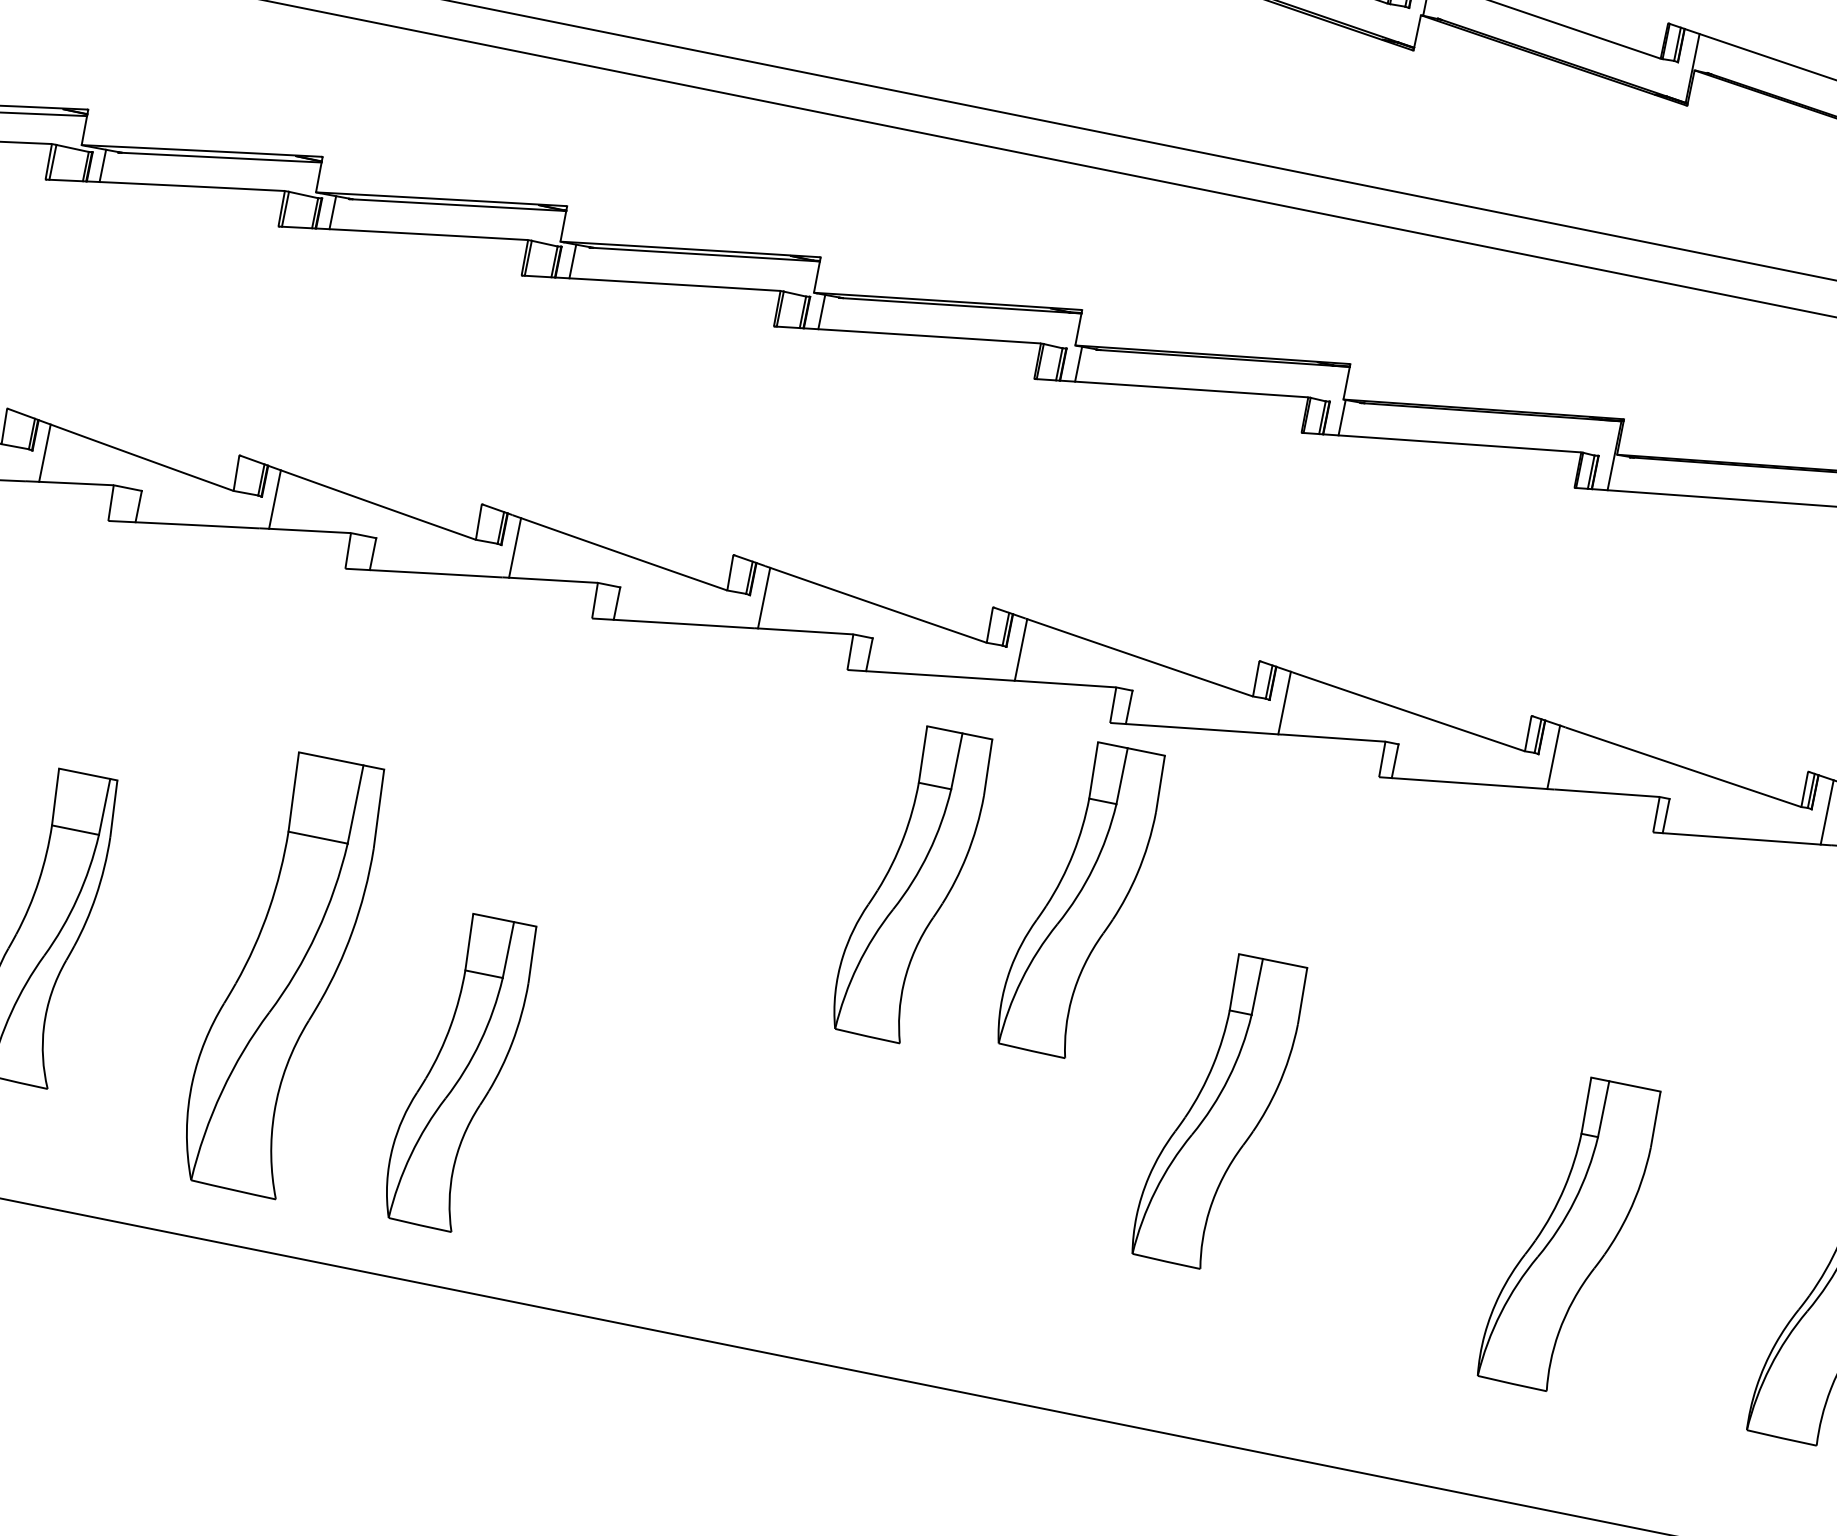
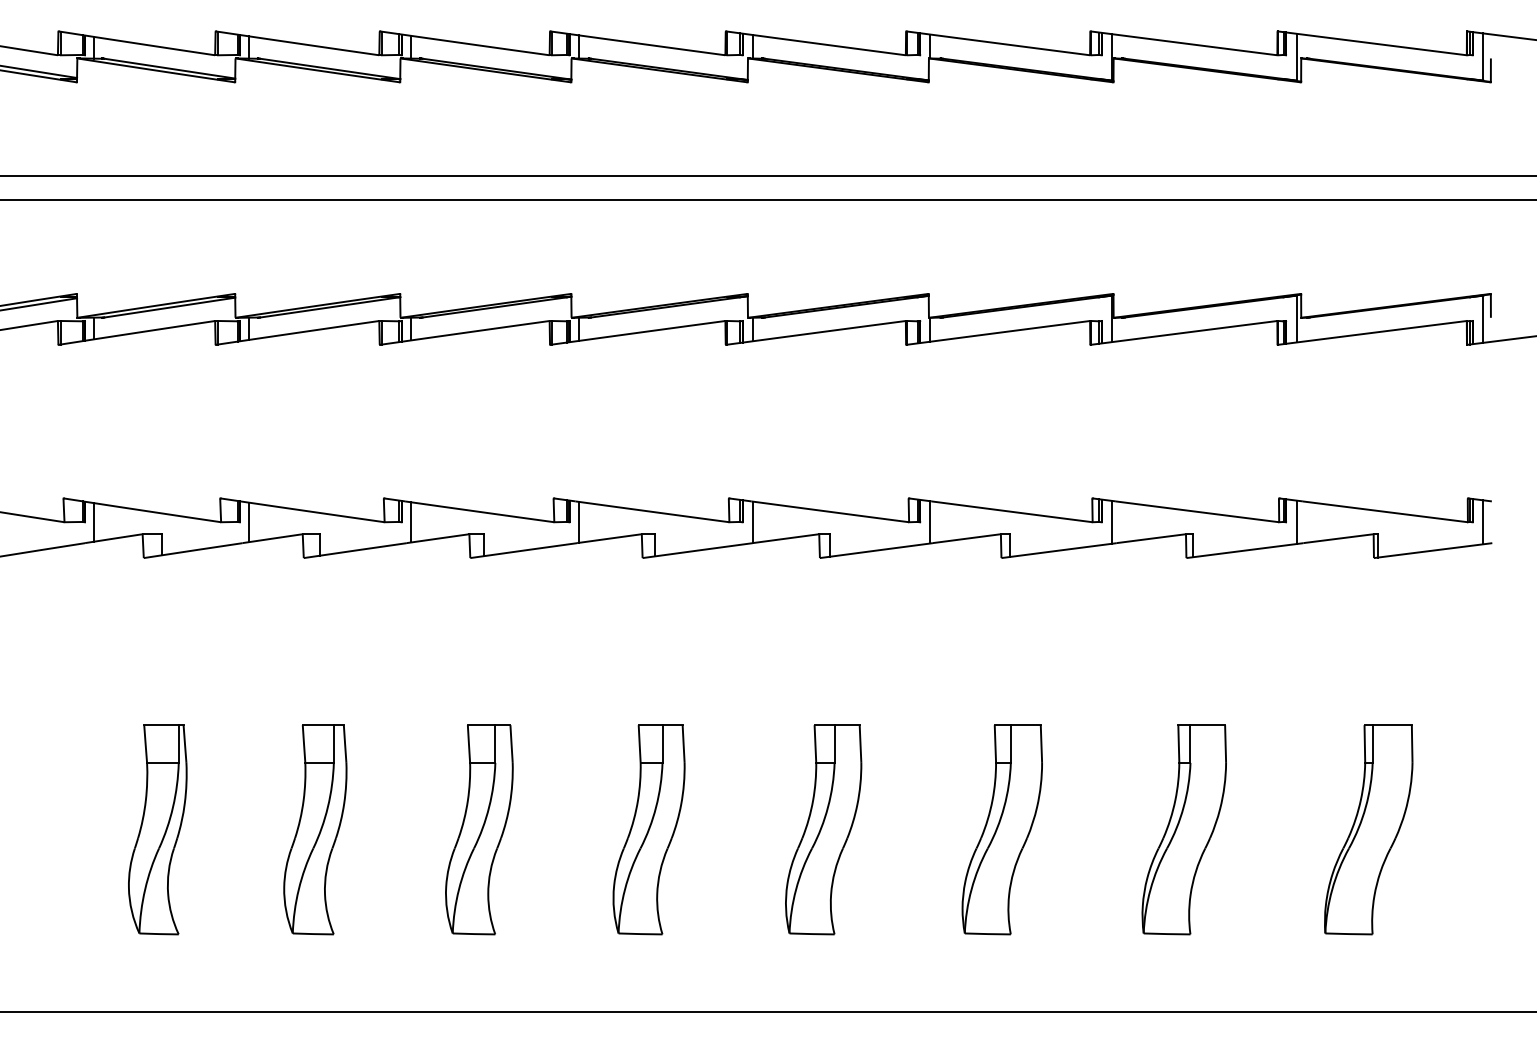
part: (910, 883) -> (648, 829), moved
part: (1080, 899) -> (823, 829), moved
part: (281, 974) -> (315, 829), size x0.71
part: (459, 1071) -> (479, 829), moved
part: (1217, 1110) -> (1001, 829), moved

